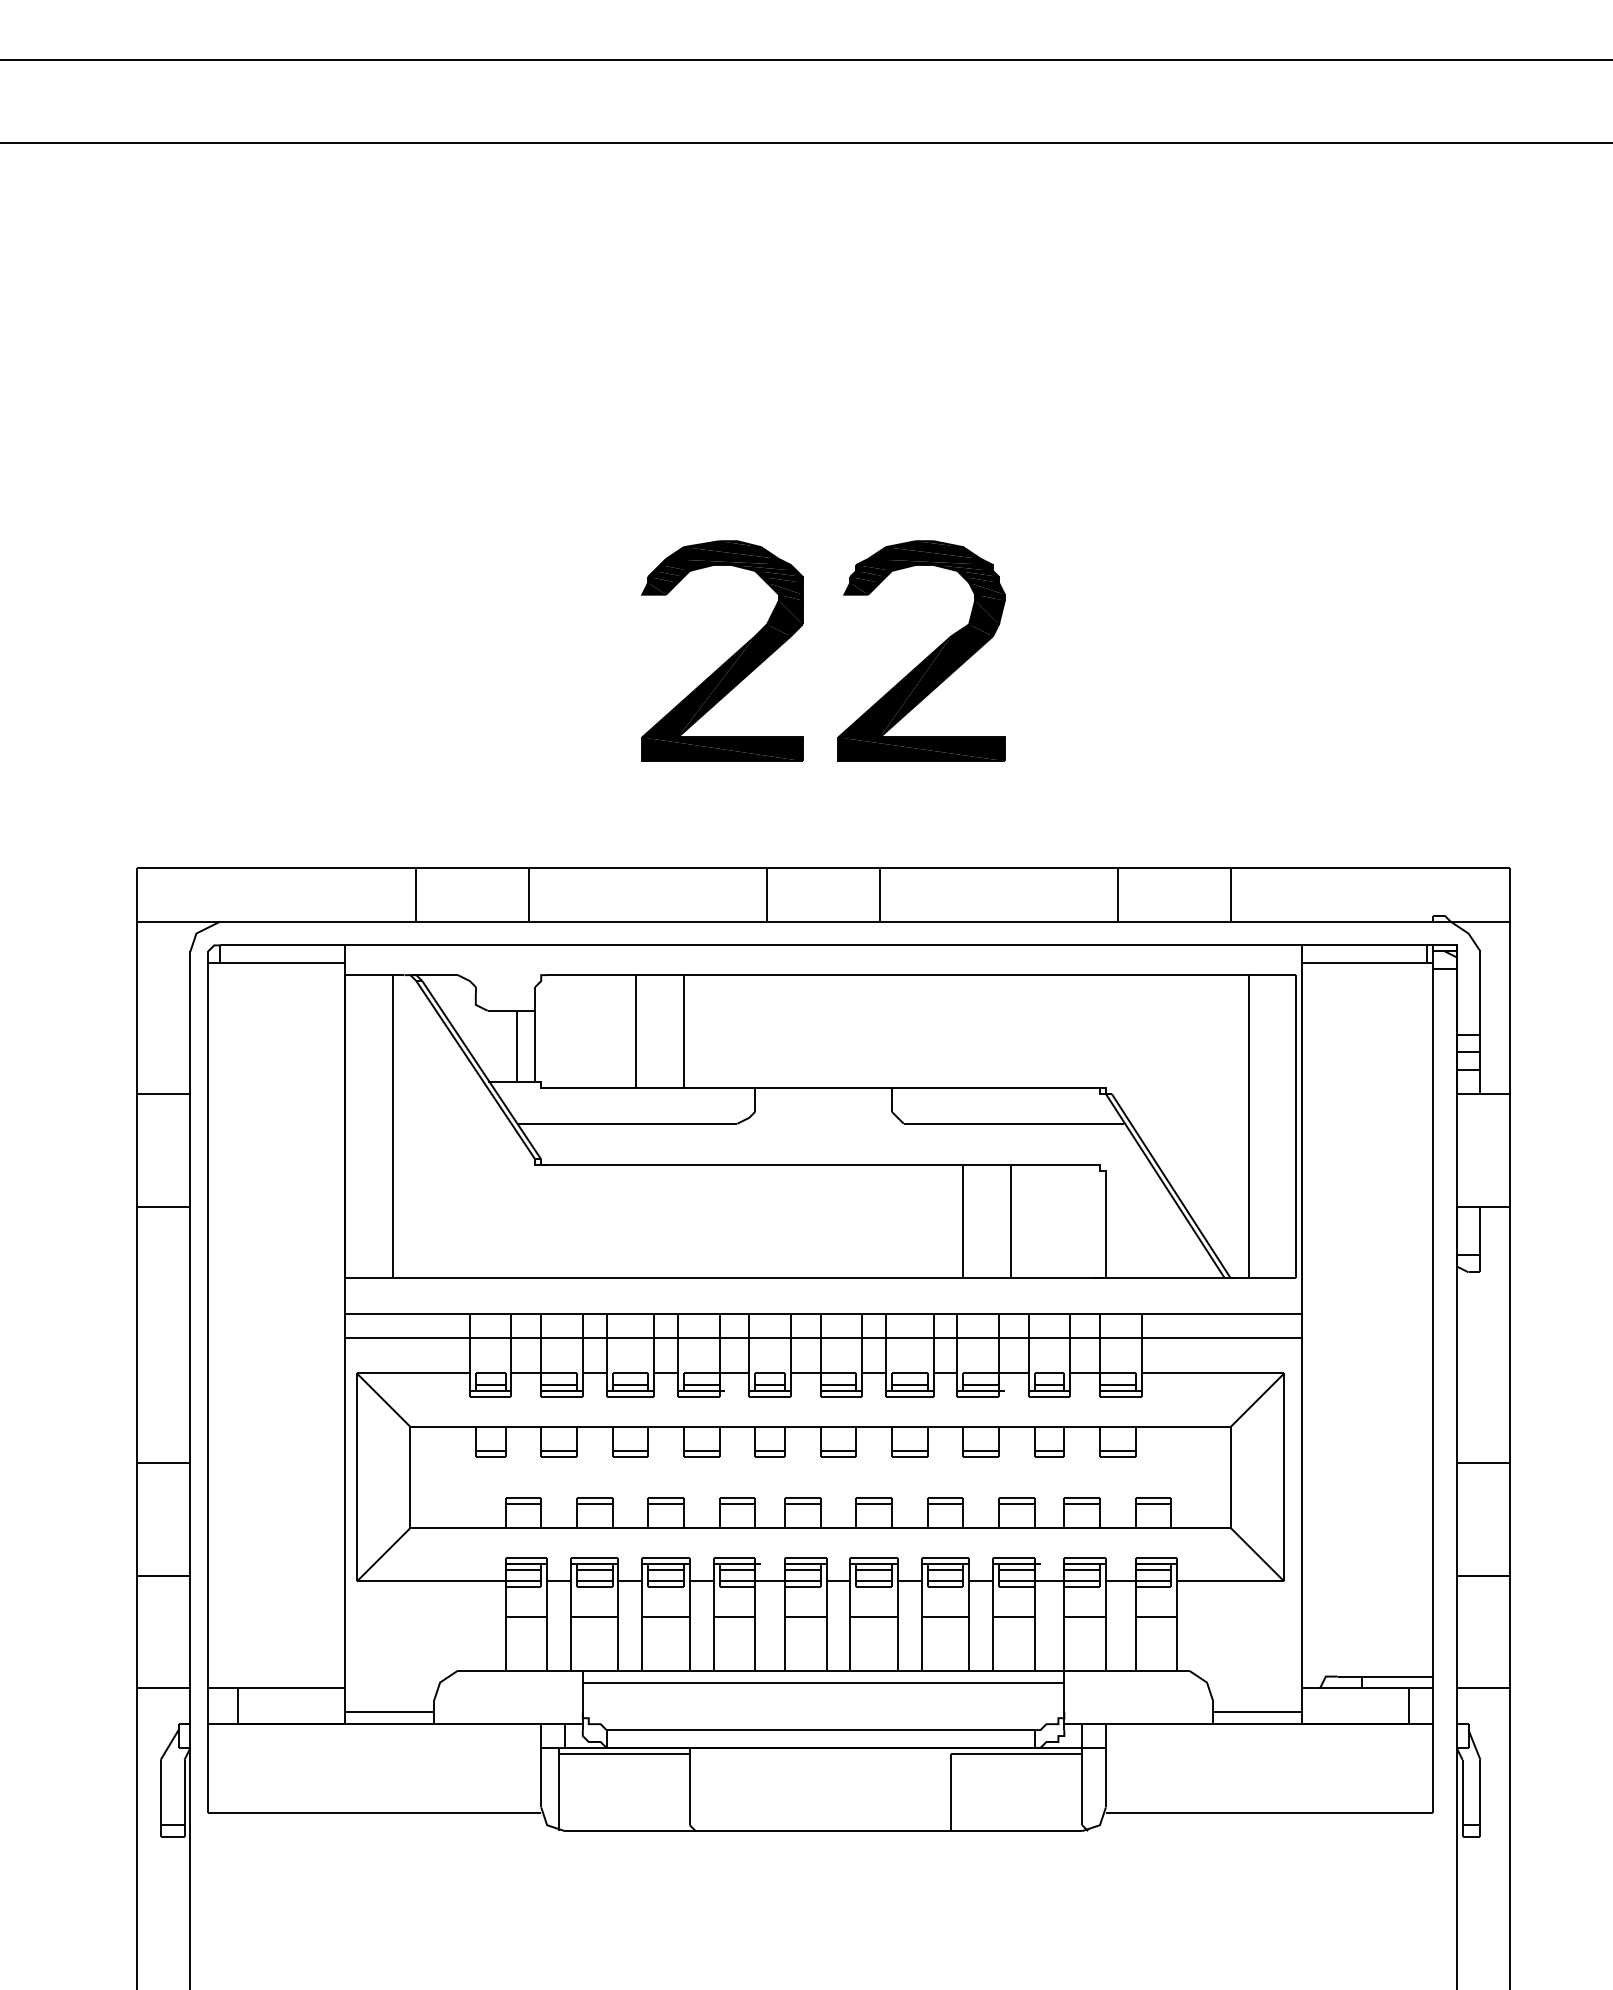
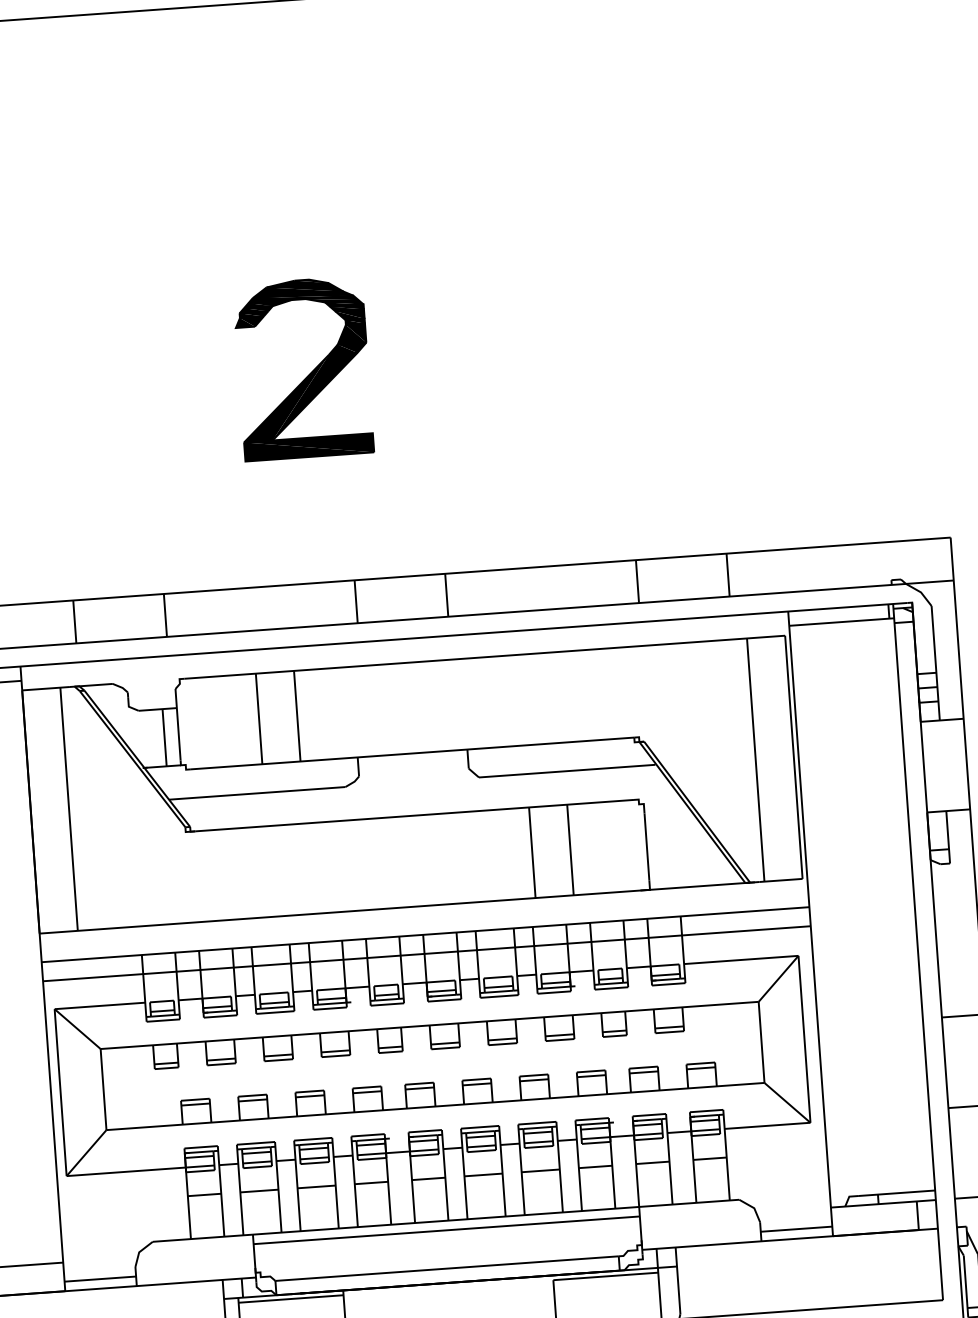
part: (927, 656) -> (471, 401), removed
part: (728, 658) -> (308, 374), moved

